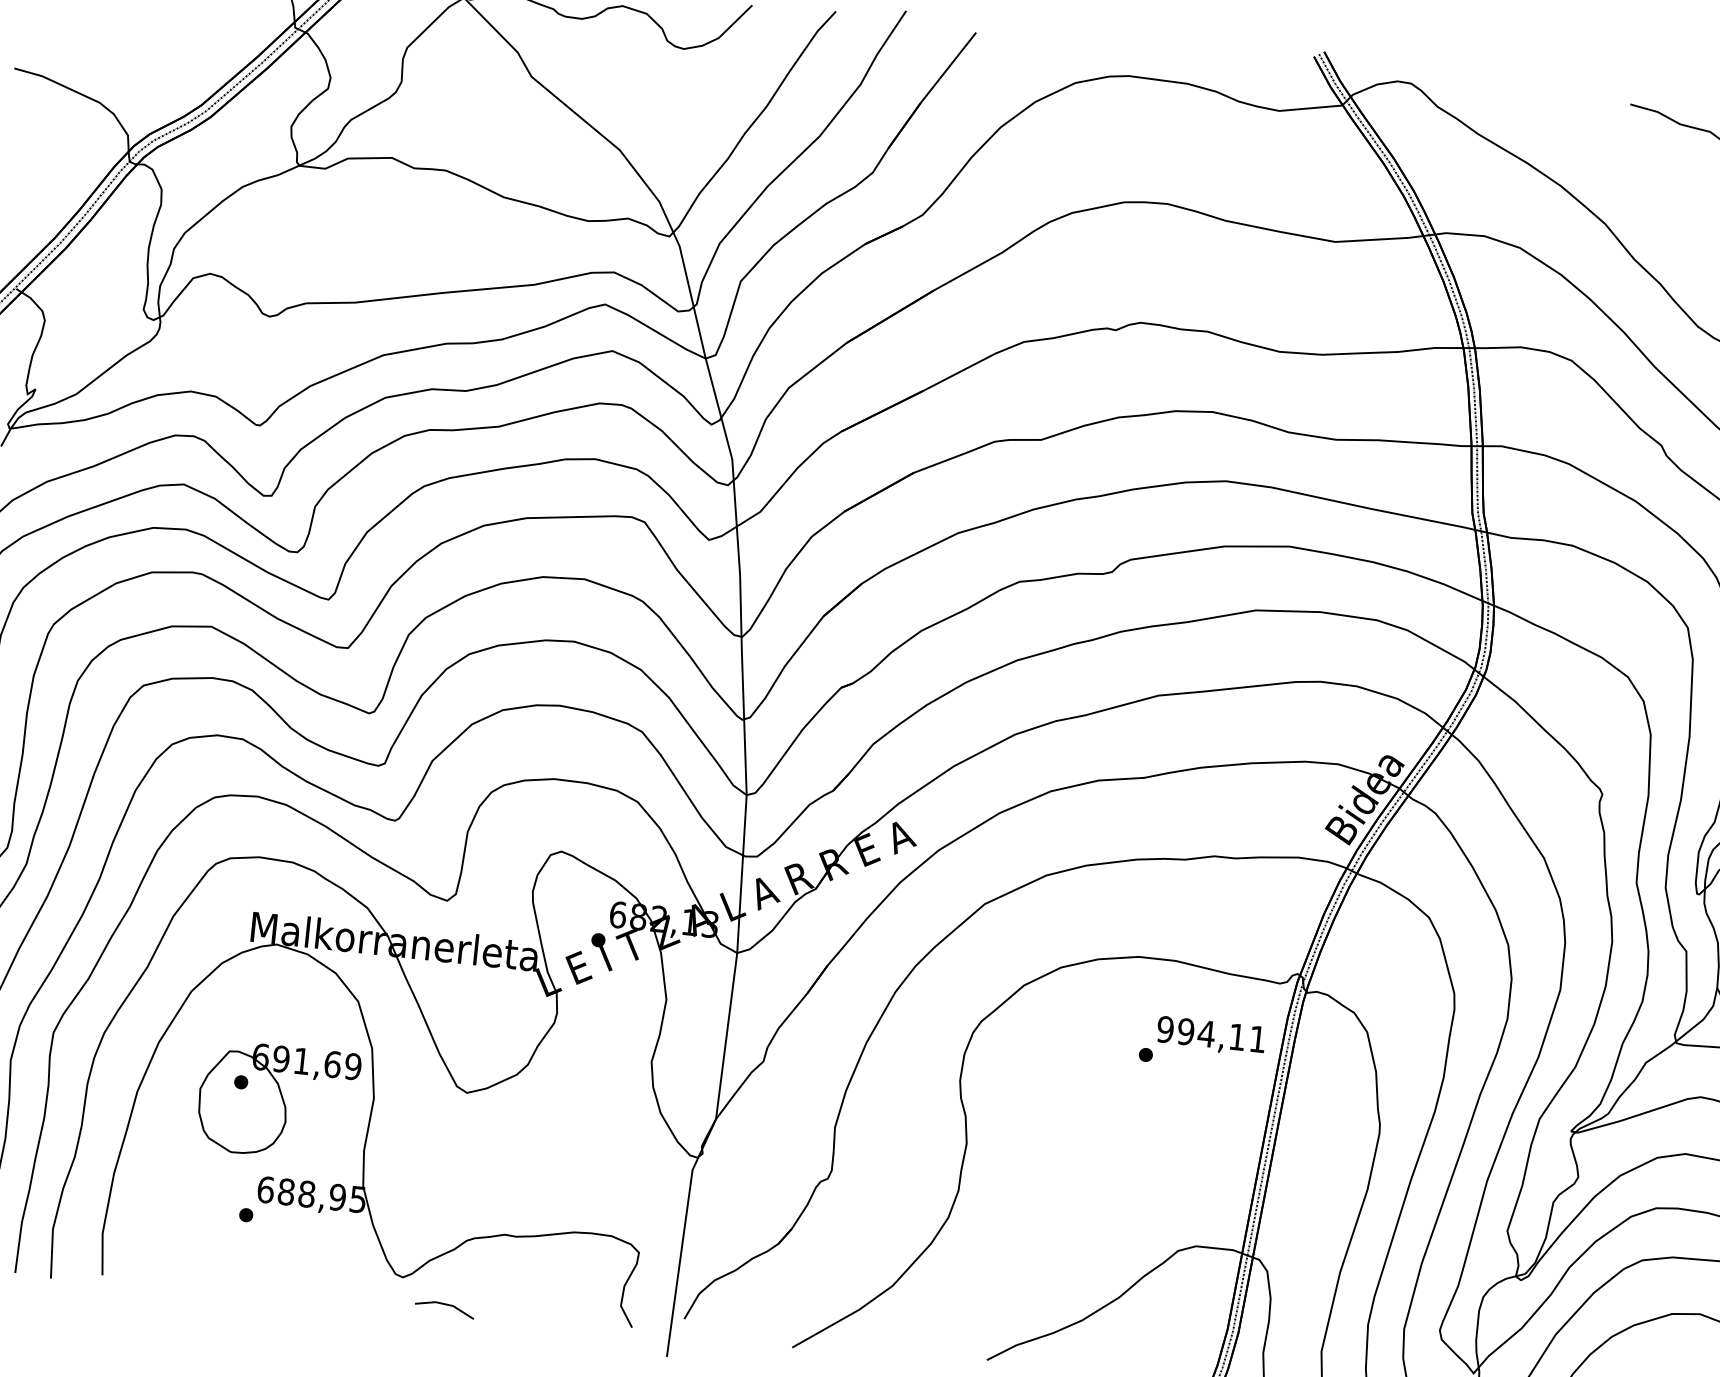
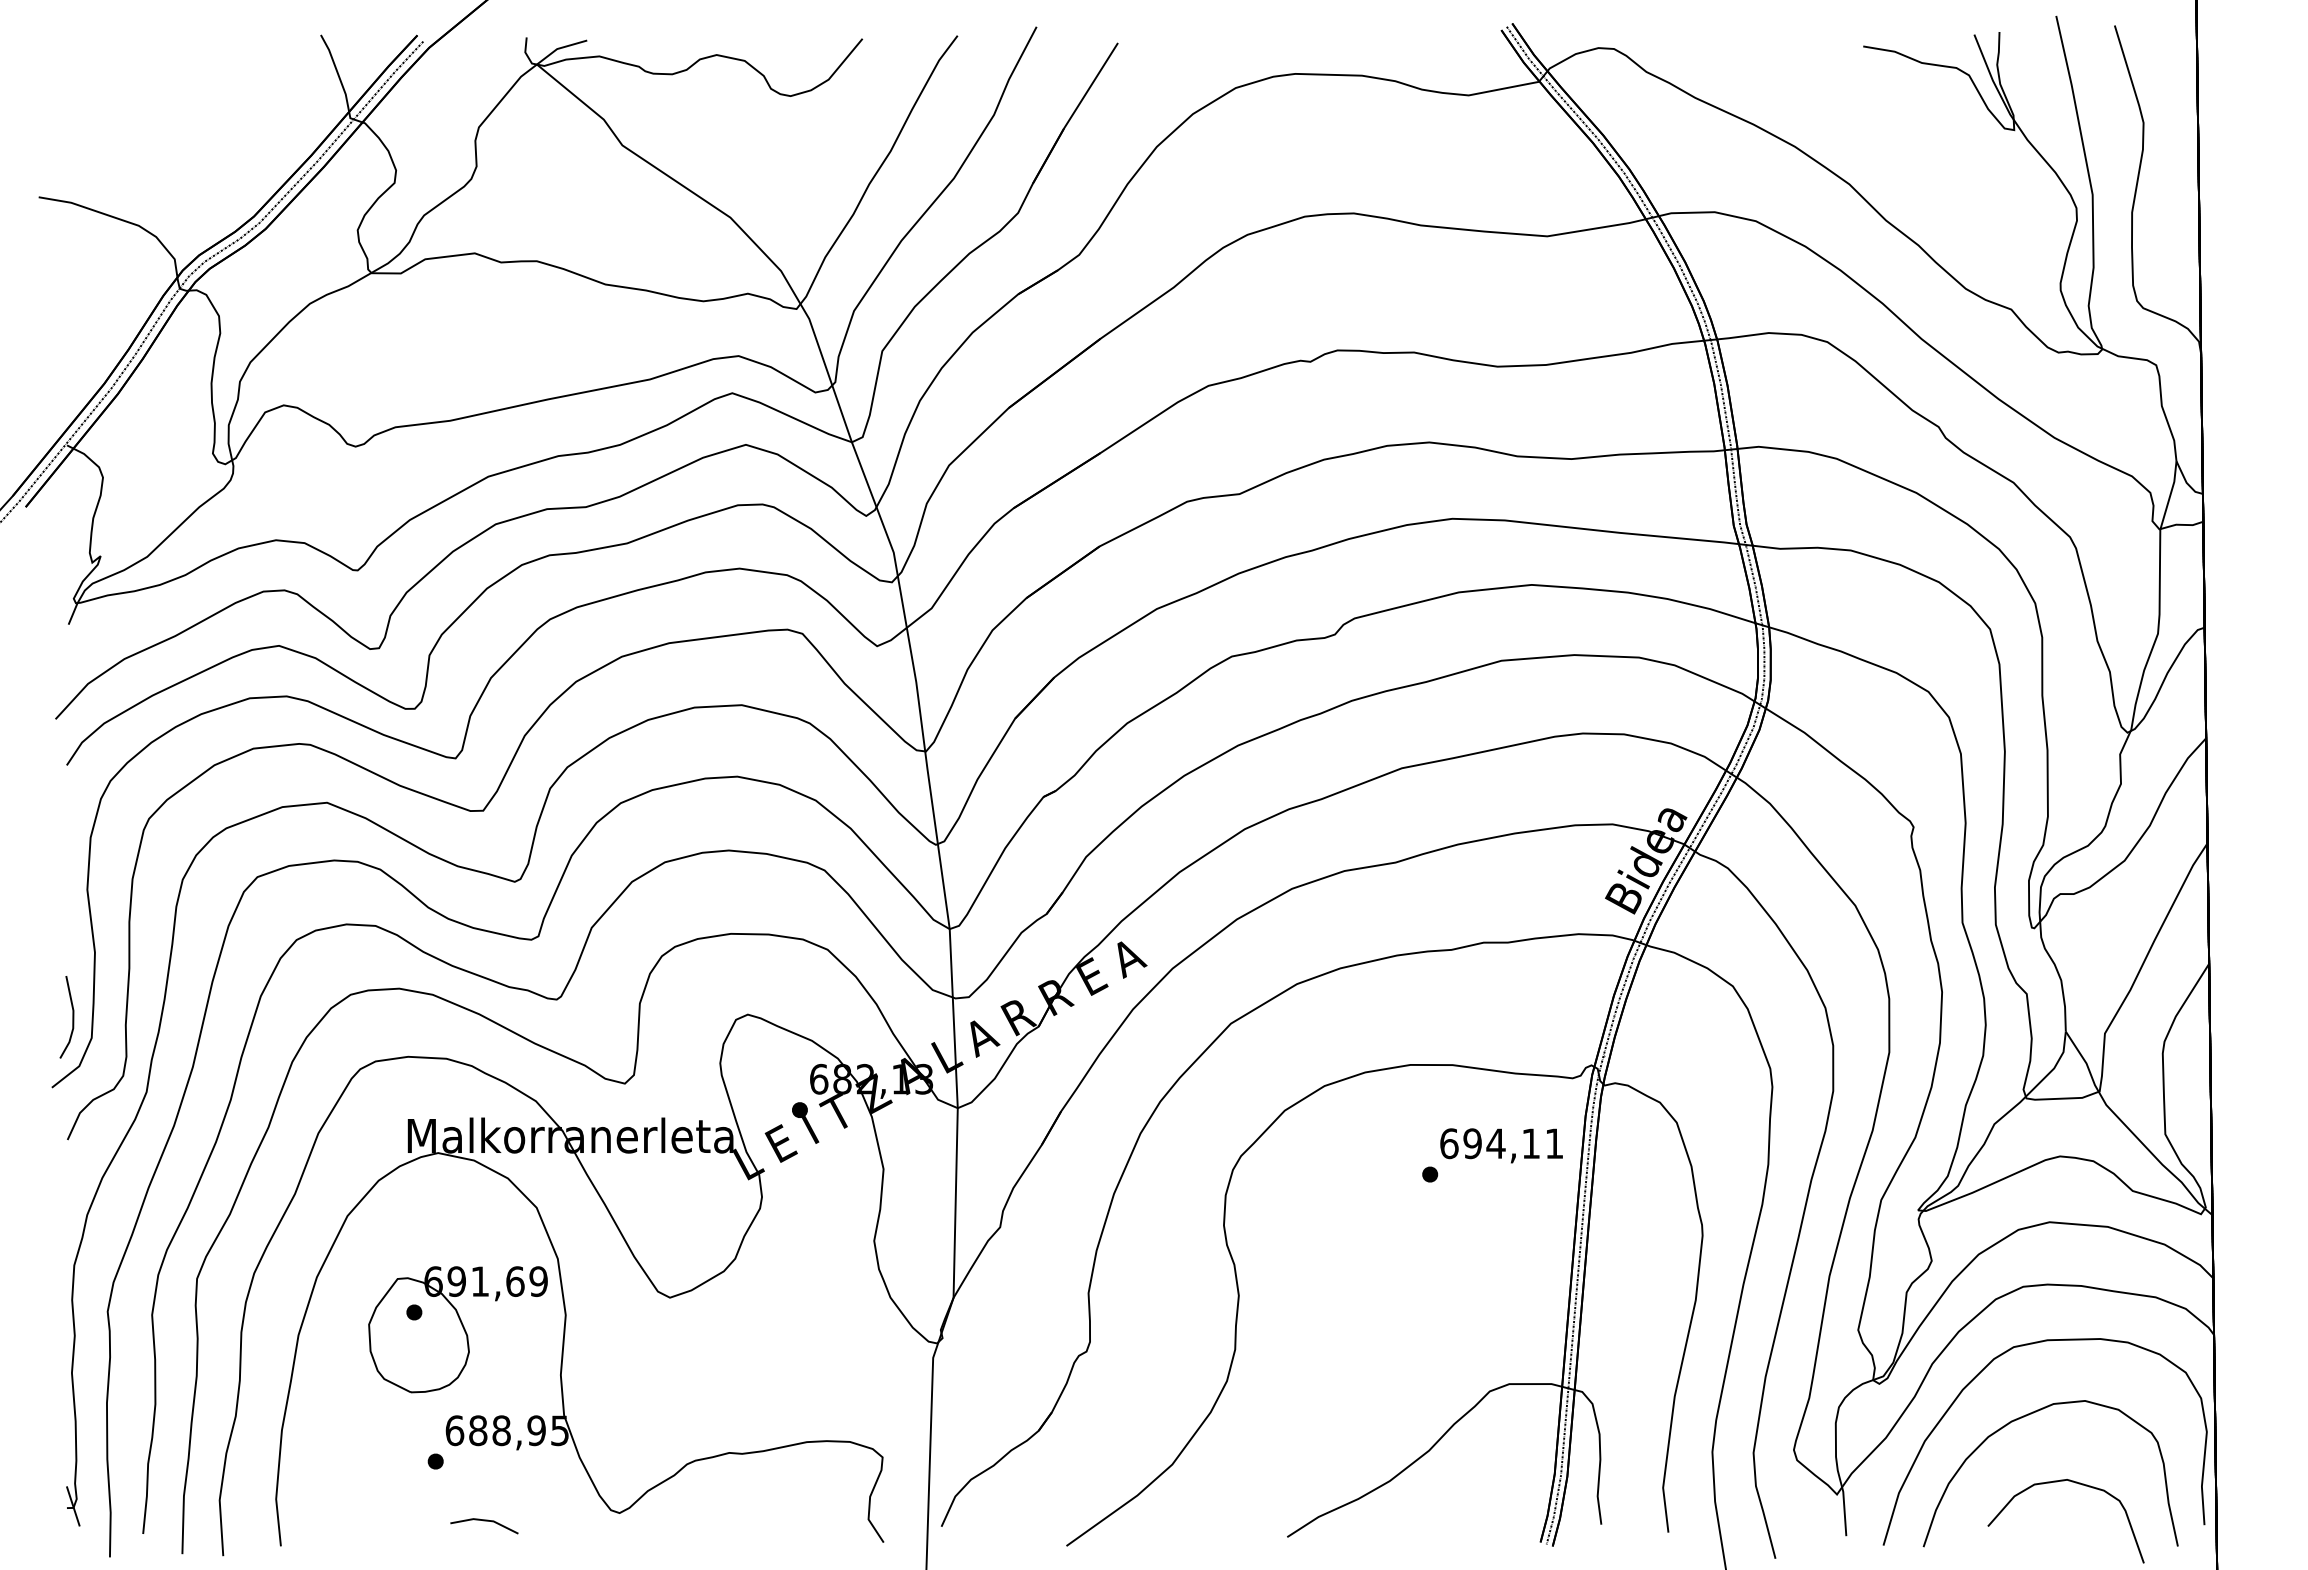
text: (1165, 1029) -> (1449, 1143), 994,11 -> 694,11
part: (444, 1309) -> (484, 1526), moved

